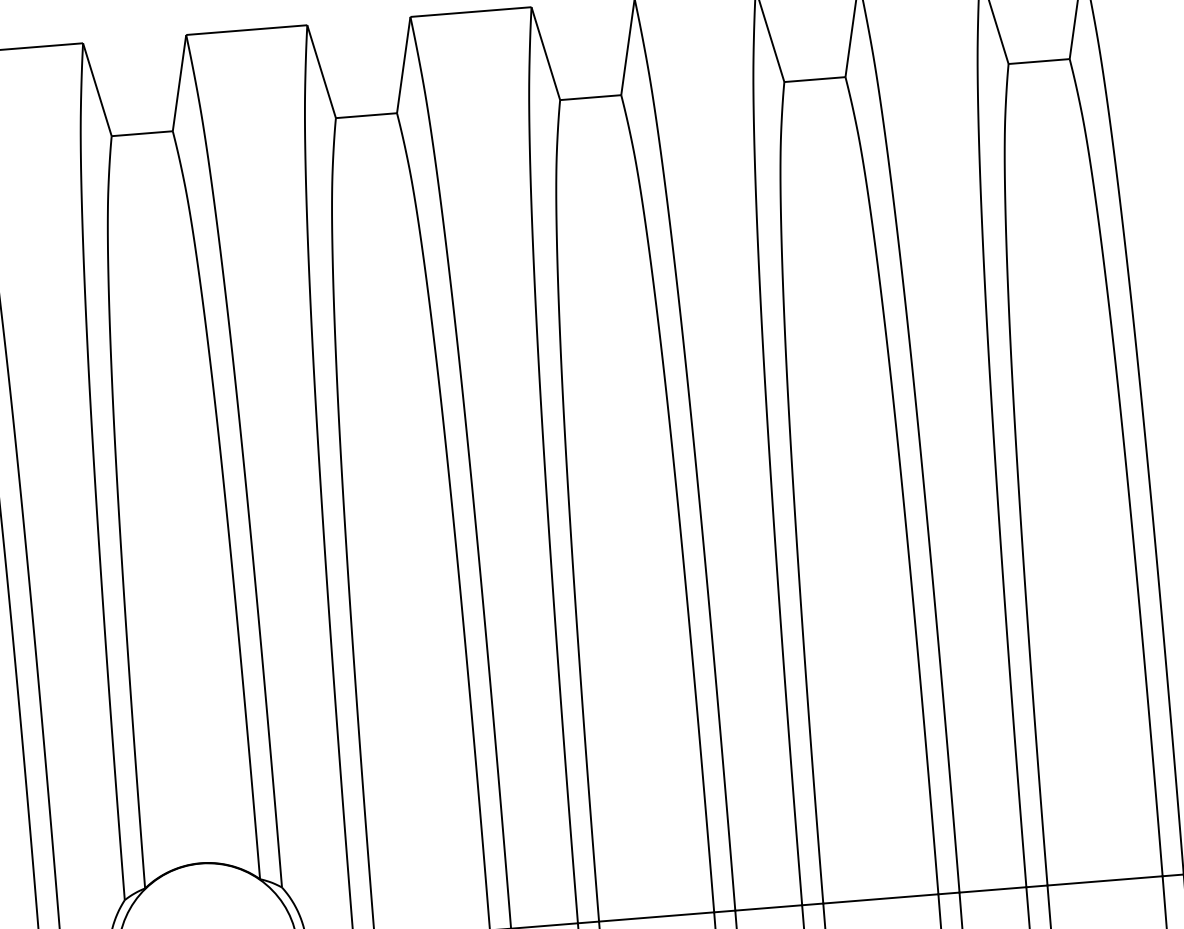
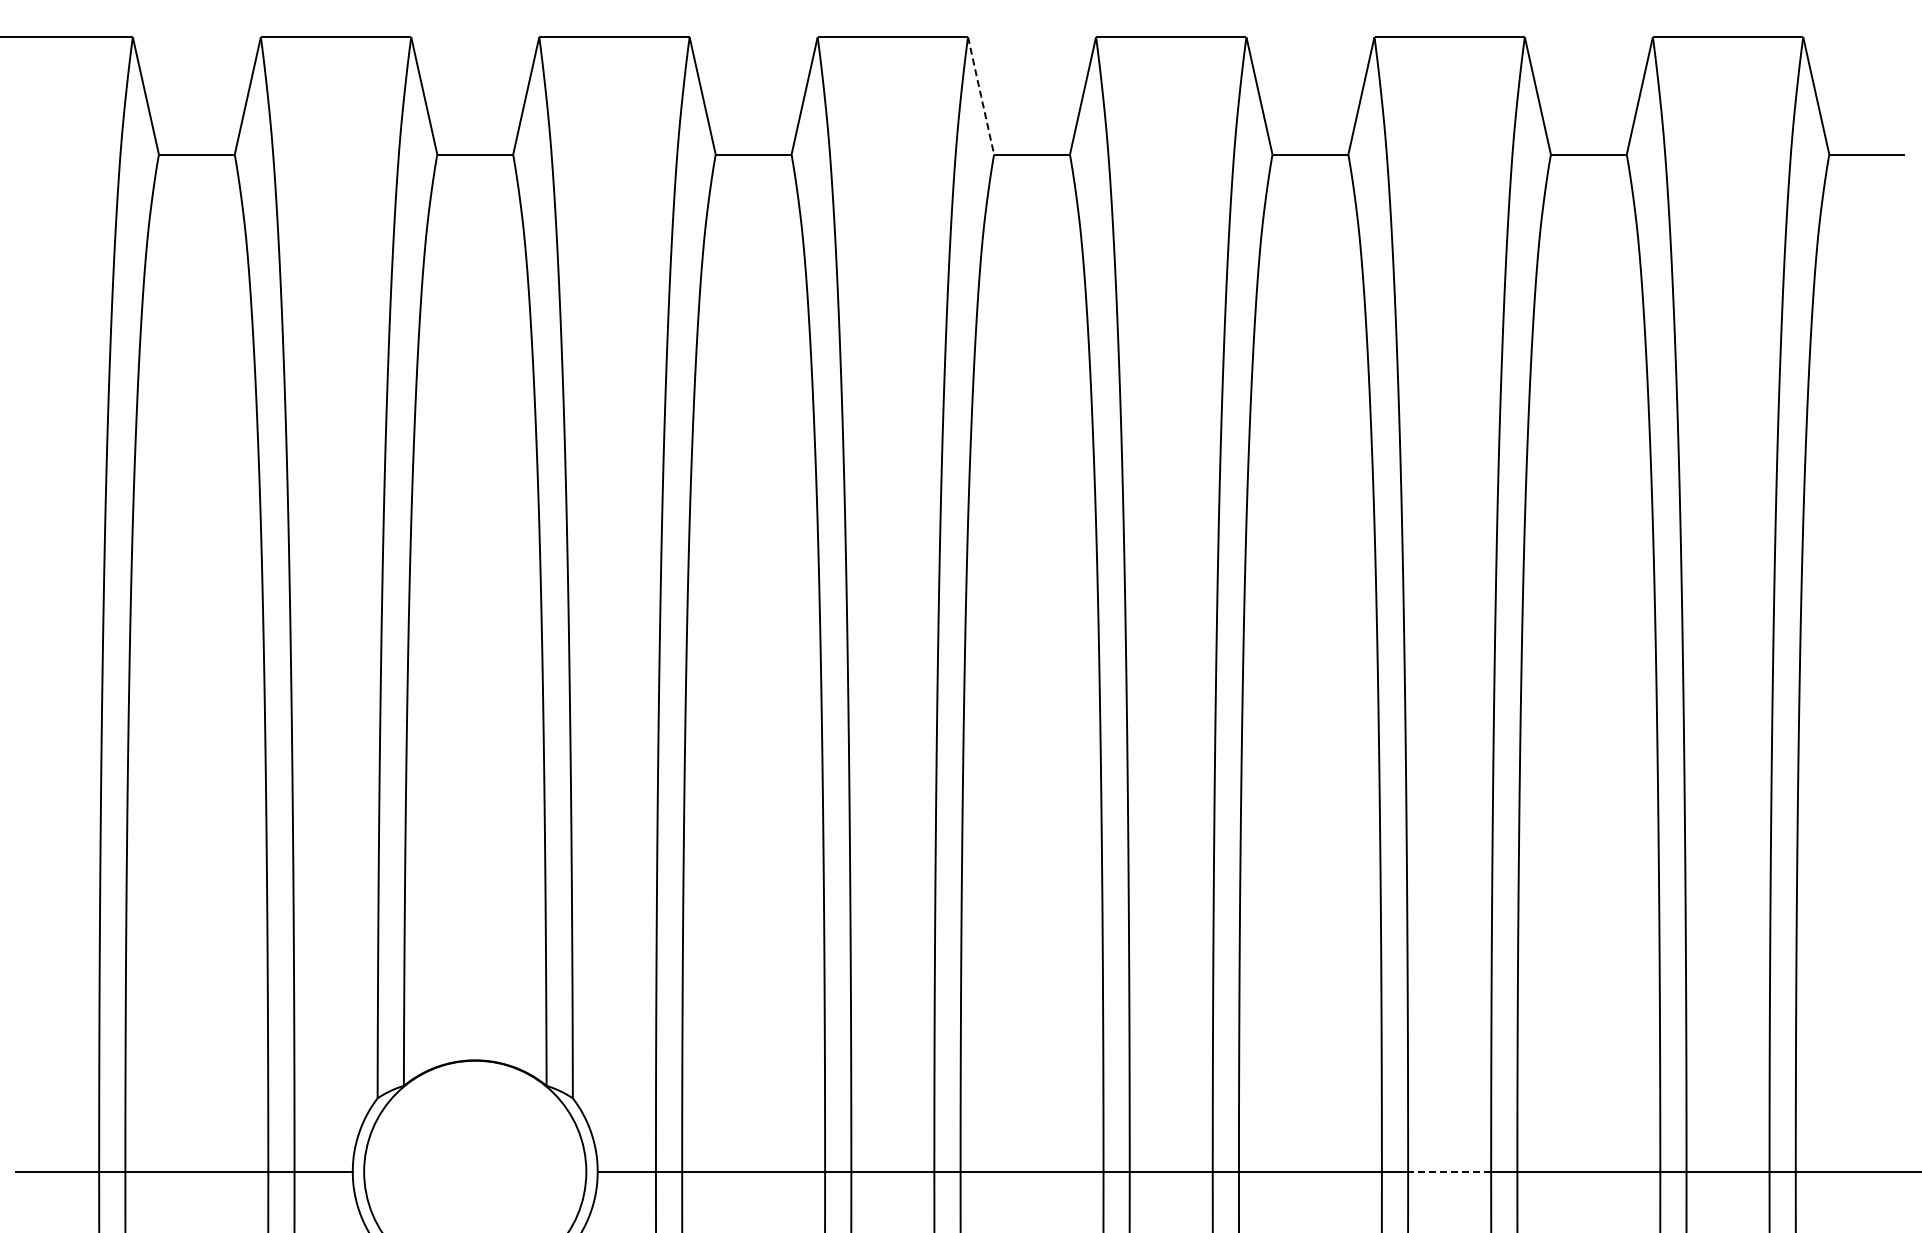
line: (545, 53) -> (980, 95), solid -> dashed
line: (992, 889) -> (1449, 1171), solid -> dashed

